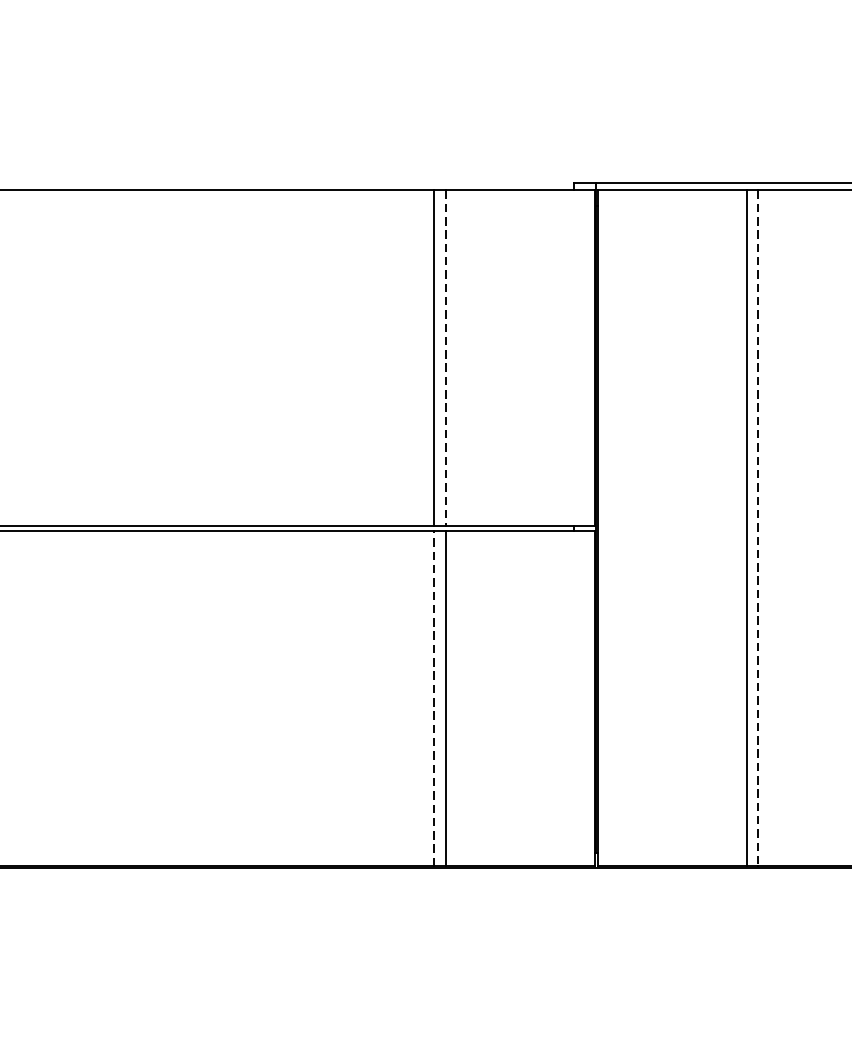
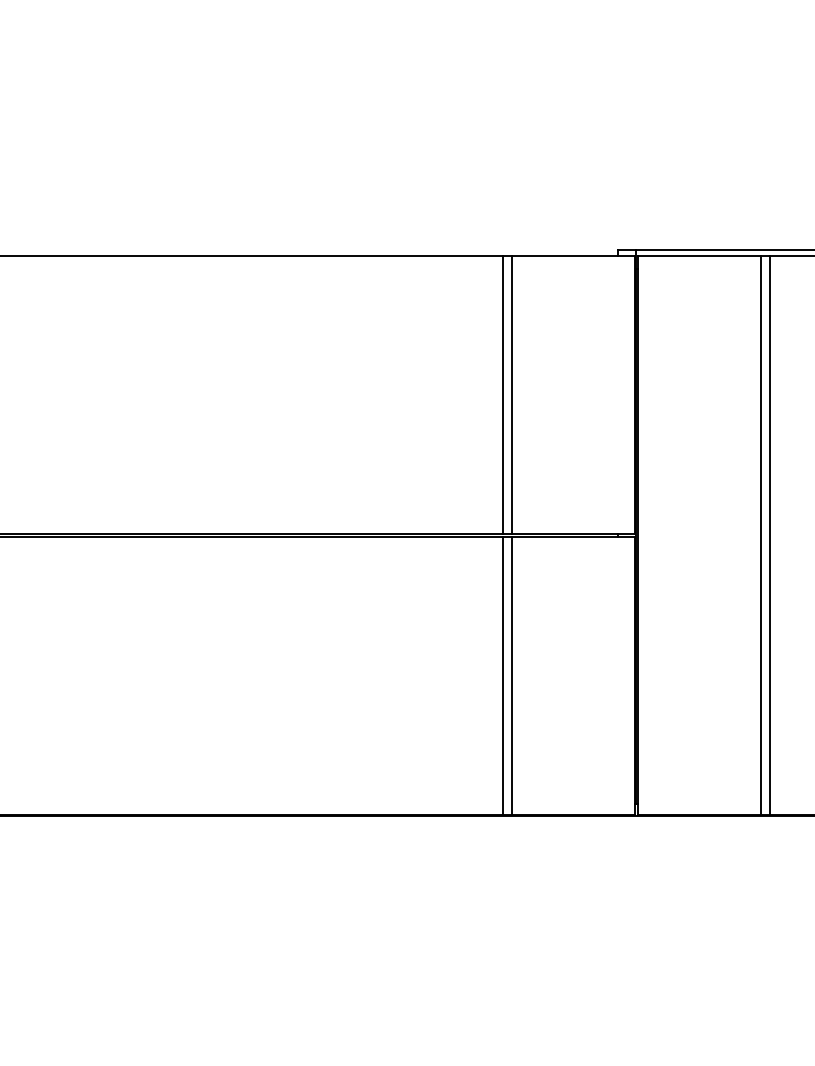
line: (445, 357) -> (511, 394), dashed -> solid
line: (758, 528) -> (770, 535), dashed -> solid
line: (434, 698) -> (502, 676), dashed -> solid

